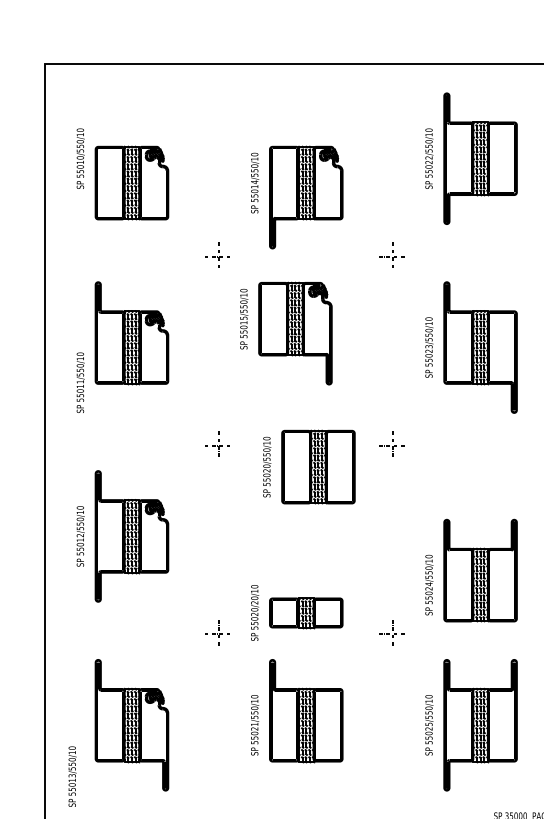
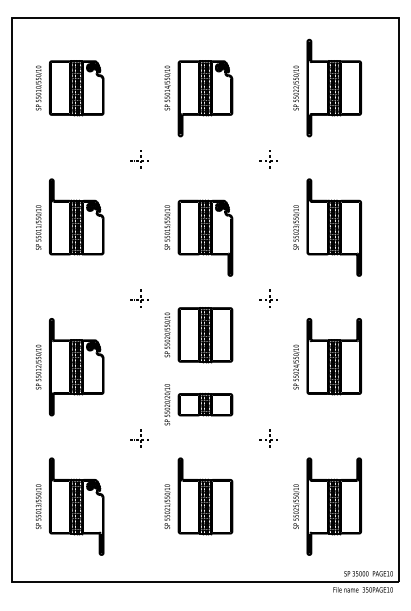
part: (131, 183) -> (76, 88), moved
part: (296, 197) -> (198, 98), moved
part: (285, 332) -> (198, 237), moved
text: (80, 382) -> (38, 227), moved
part: (308, 467) -> (198, 335), moved
part: (471, 570) -> (327, 356), moved
part: (296, 612) -> (198, 404), moved
text: (72, 776) -> (38, 506), moved

